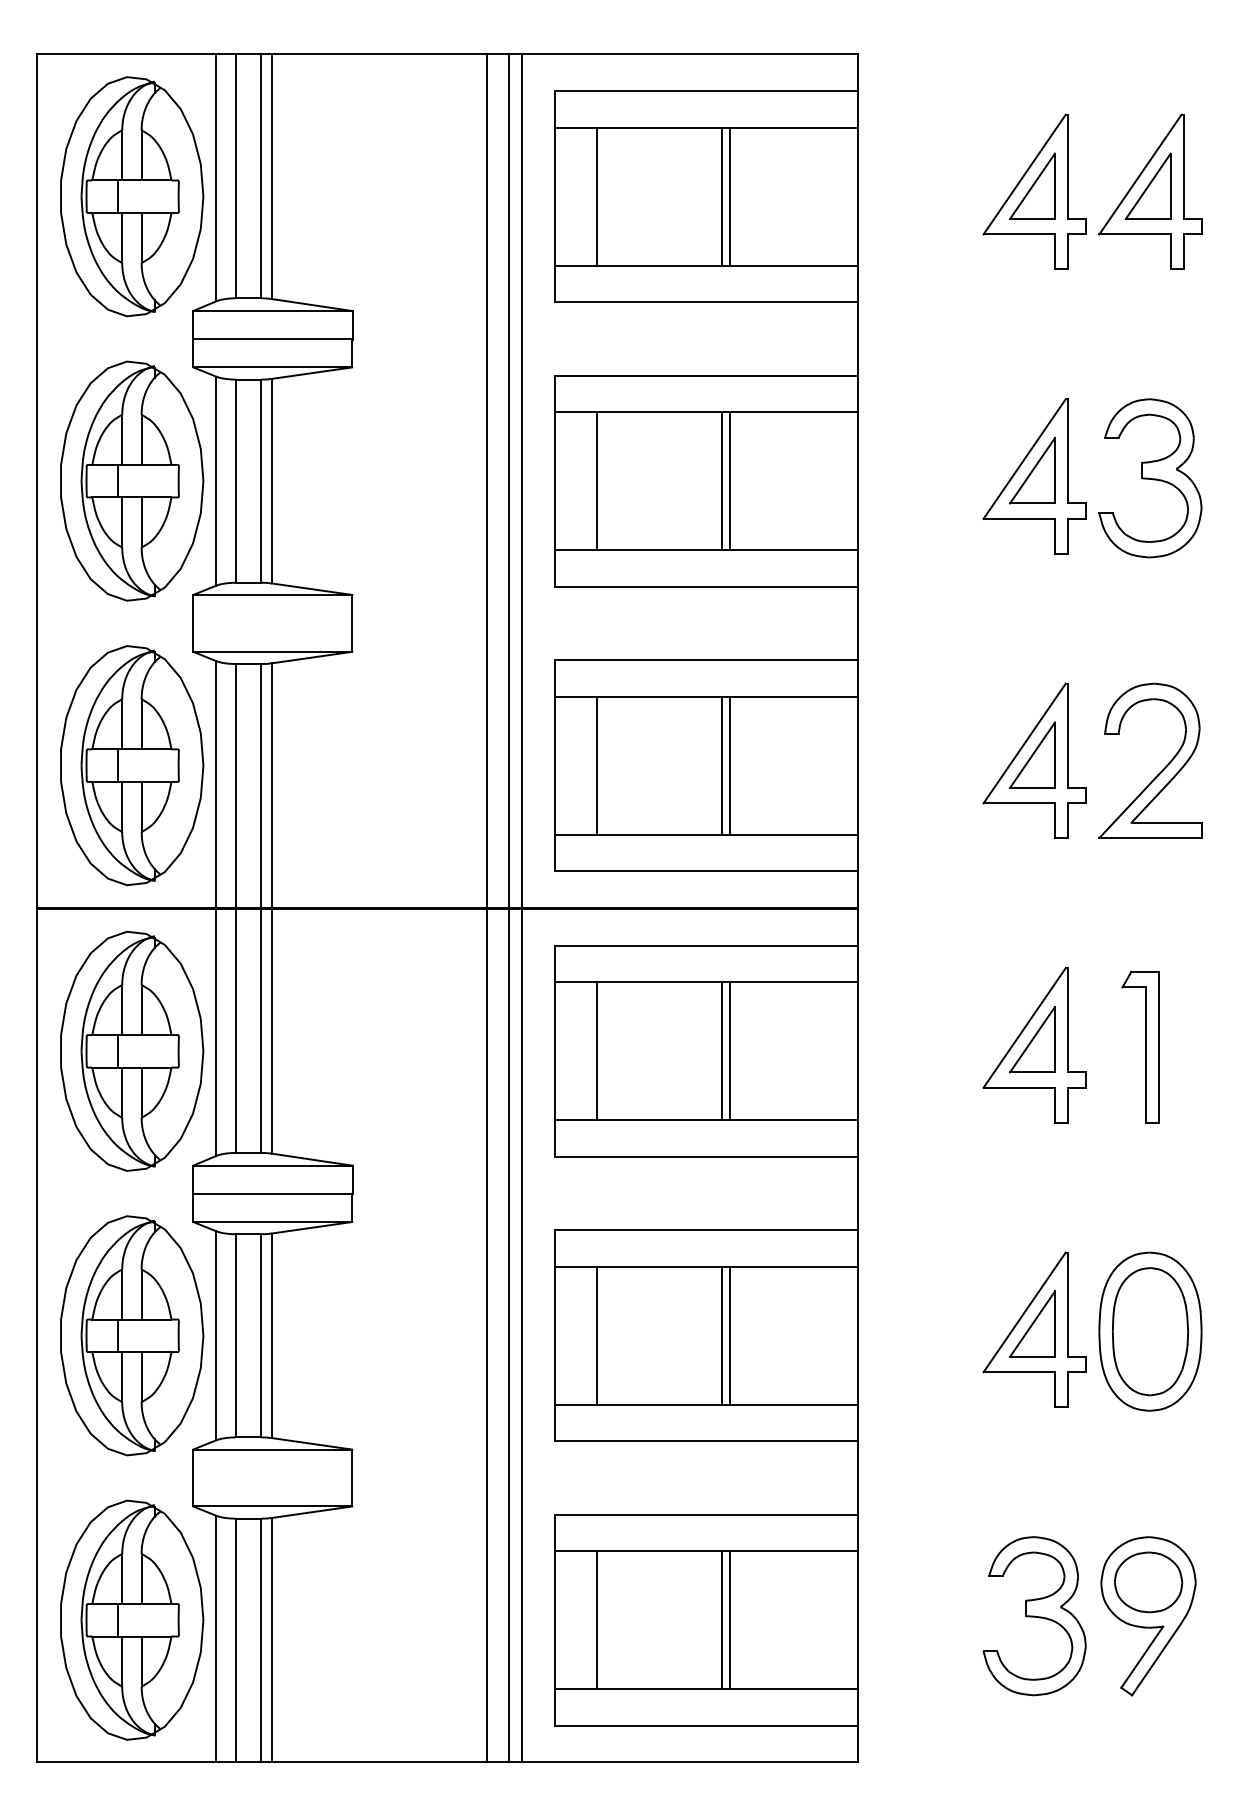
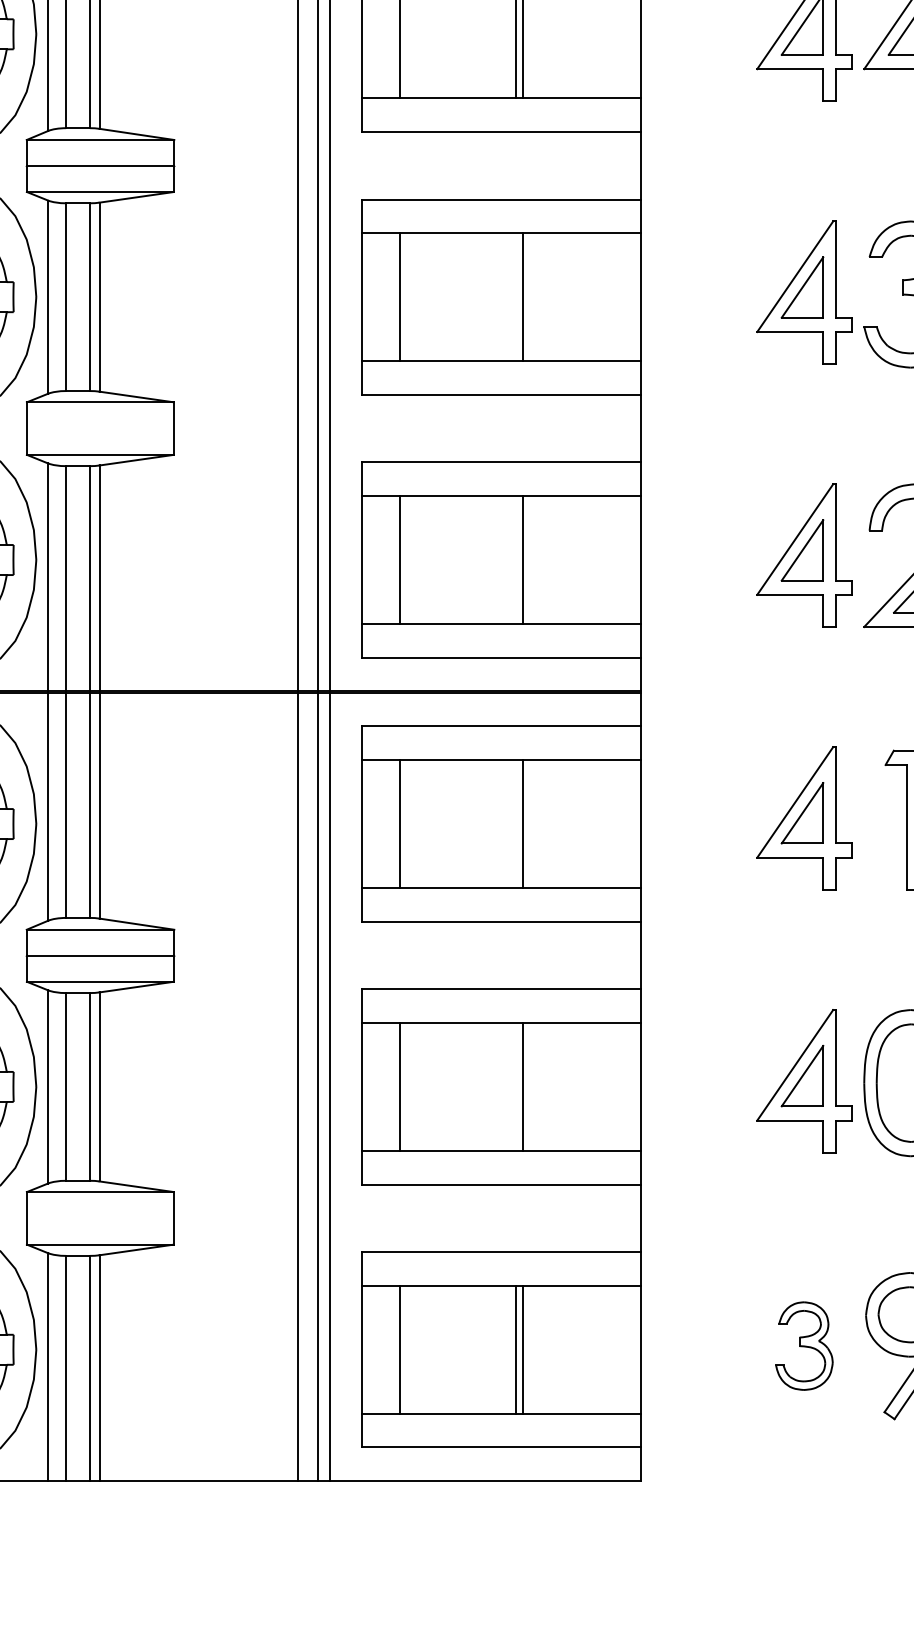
line: (722, 481) -> (516, 297), removed
line: (722, 765) -> (516, 559), removed
line: (722, 1051) -> (516, 824), removed
line: (722, 1335) -> (516, 1086), removed
part: (1034, 1616) -> (804, 1346), size x0.6

